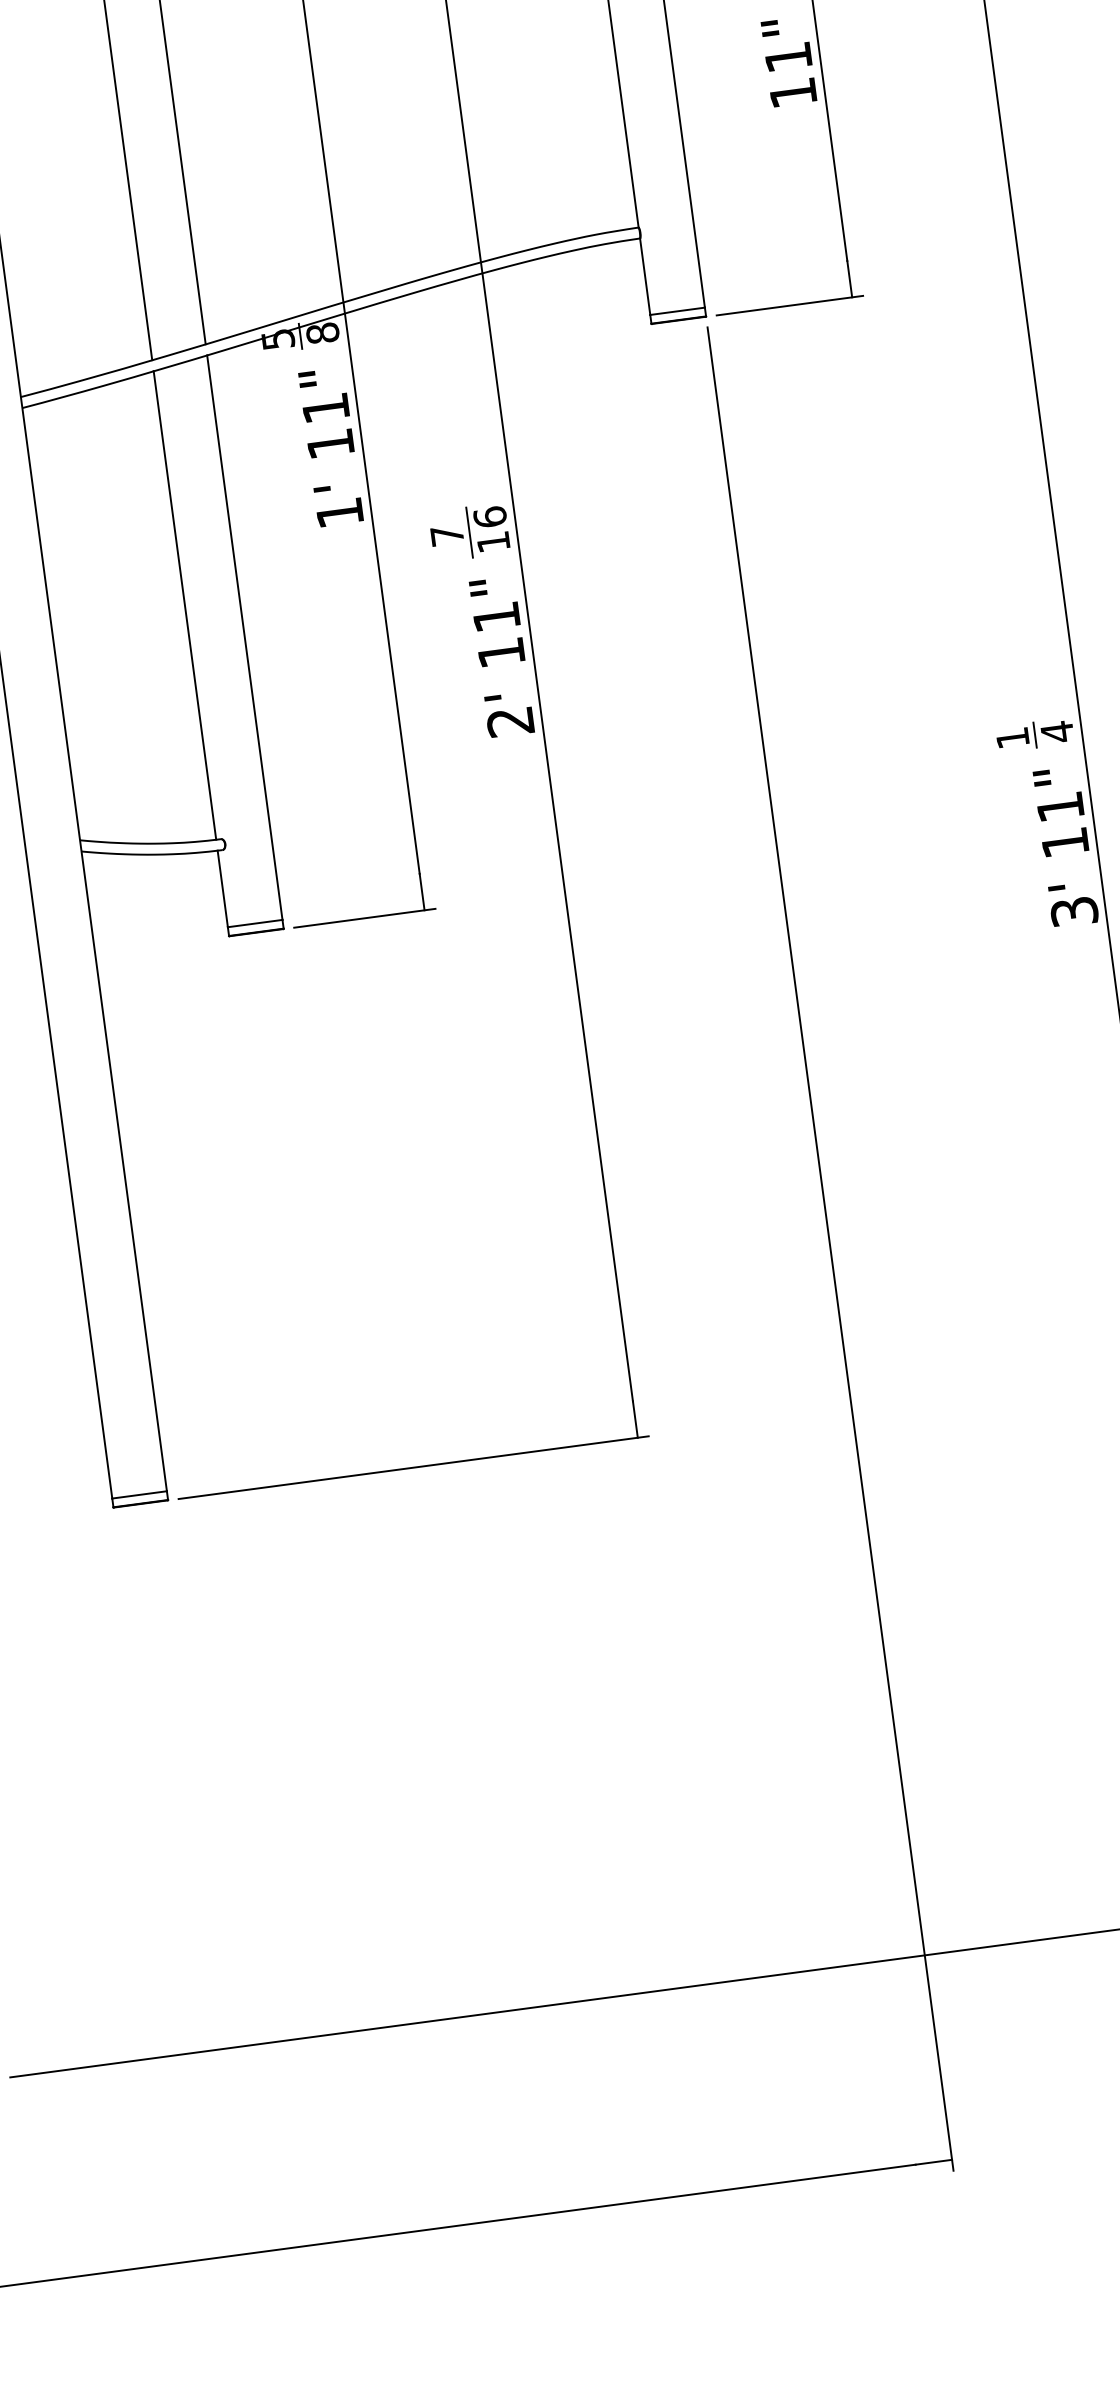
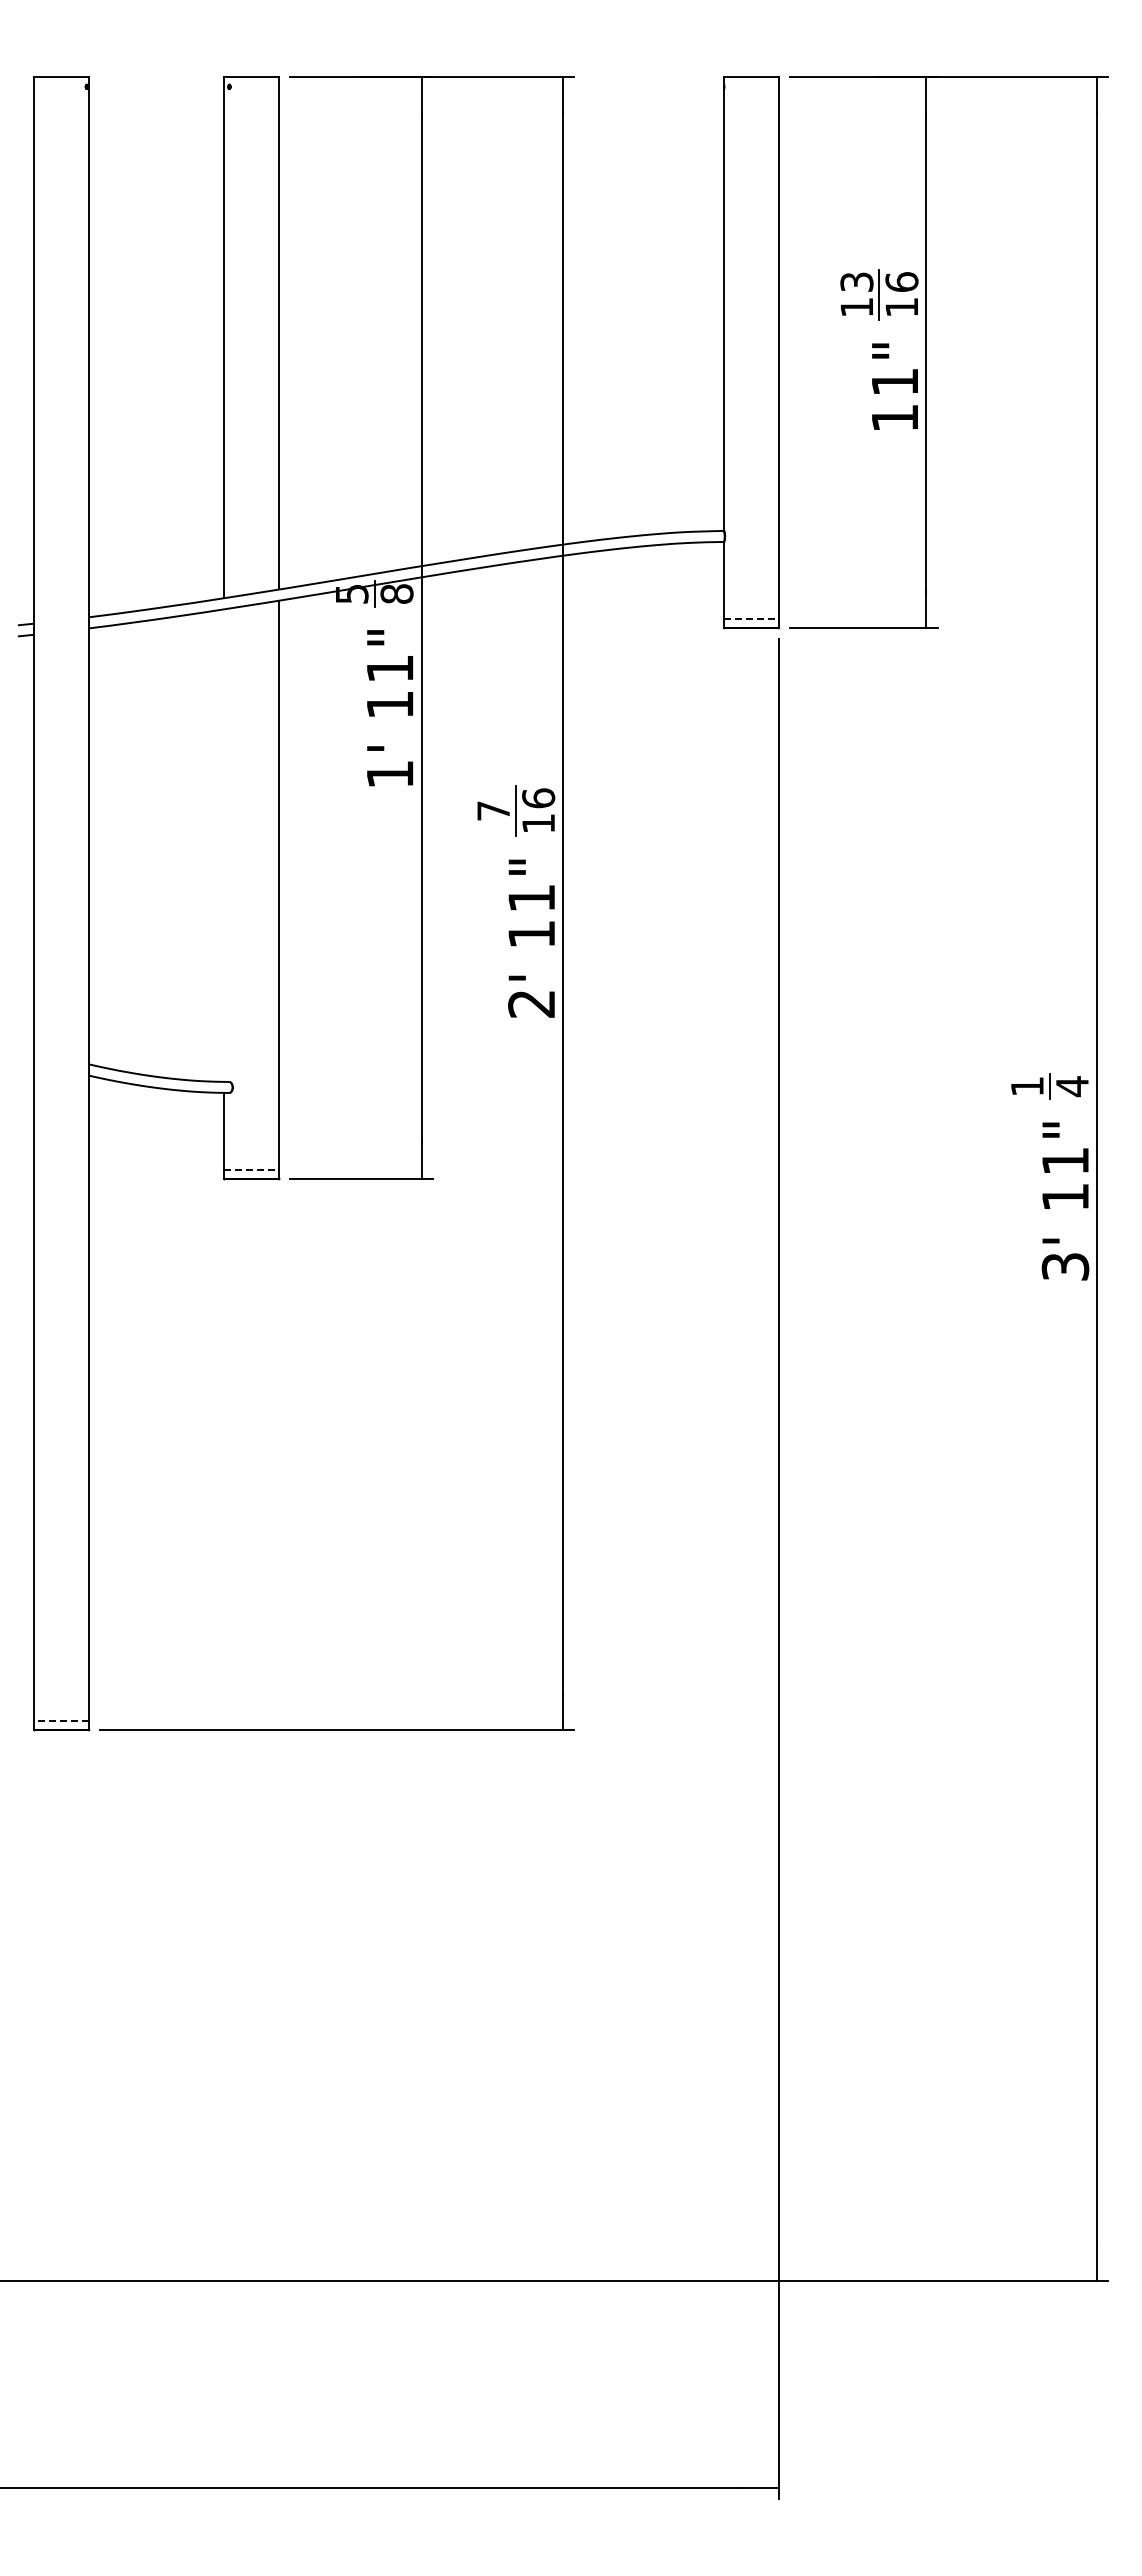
line: (677, 311) -> (751, 619), solid -> dashed
line: (185, 605) -> (224, 845), removed
line: (254, 923) -> (251, 1170), solid -> dashed
line: (139, 1495) -> (61, 1721), solid -> dashed

